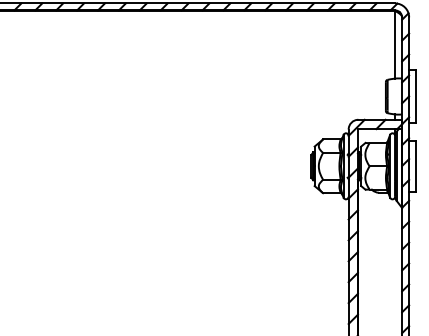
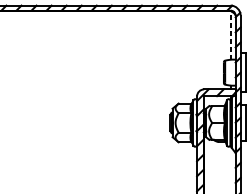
line: (395, 44) -> (230, 35), solid -> dashed

